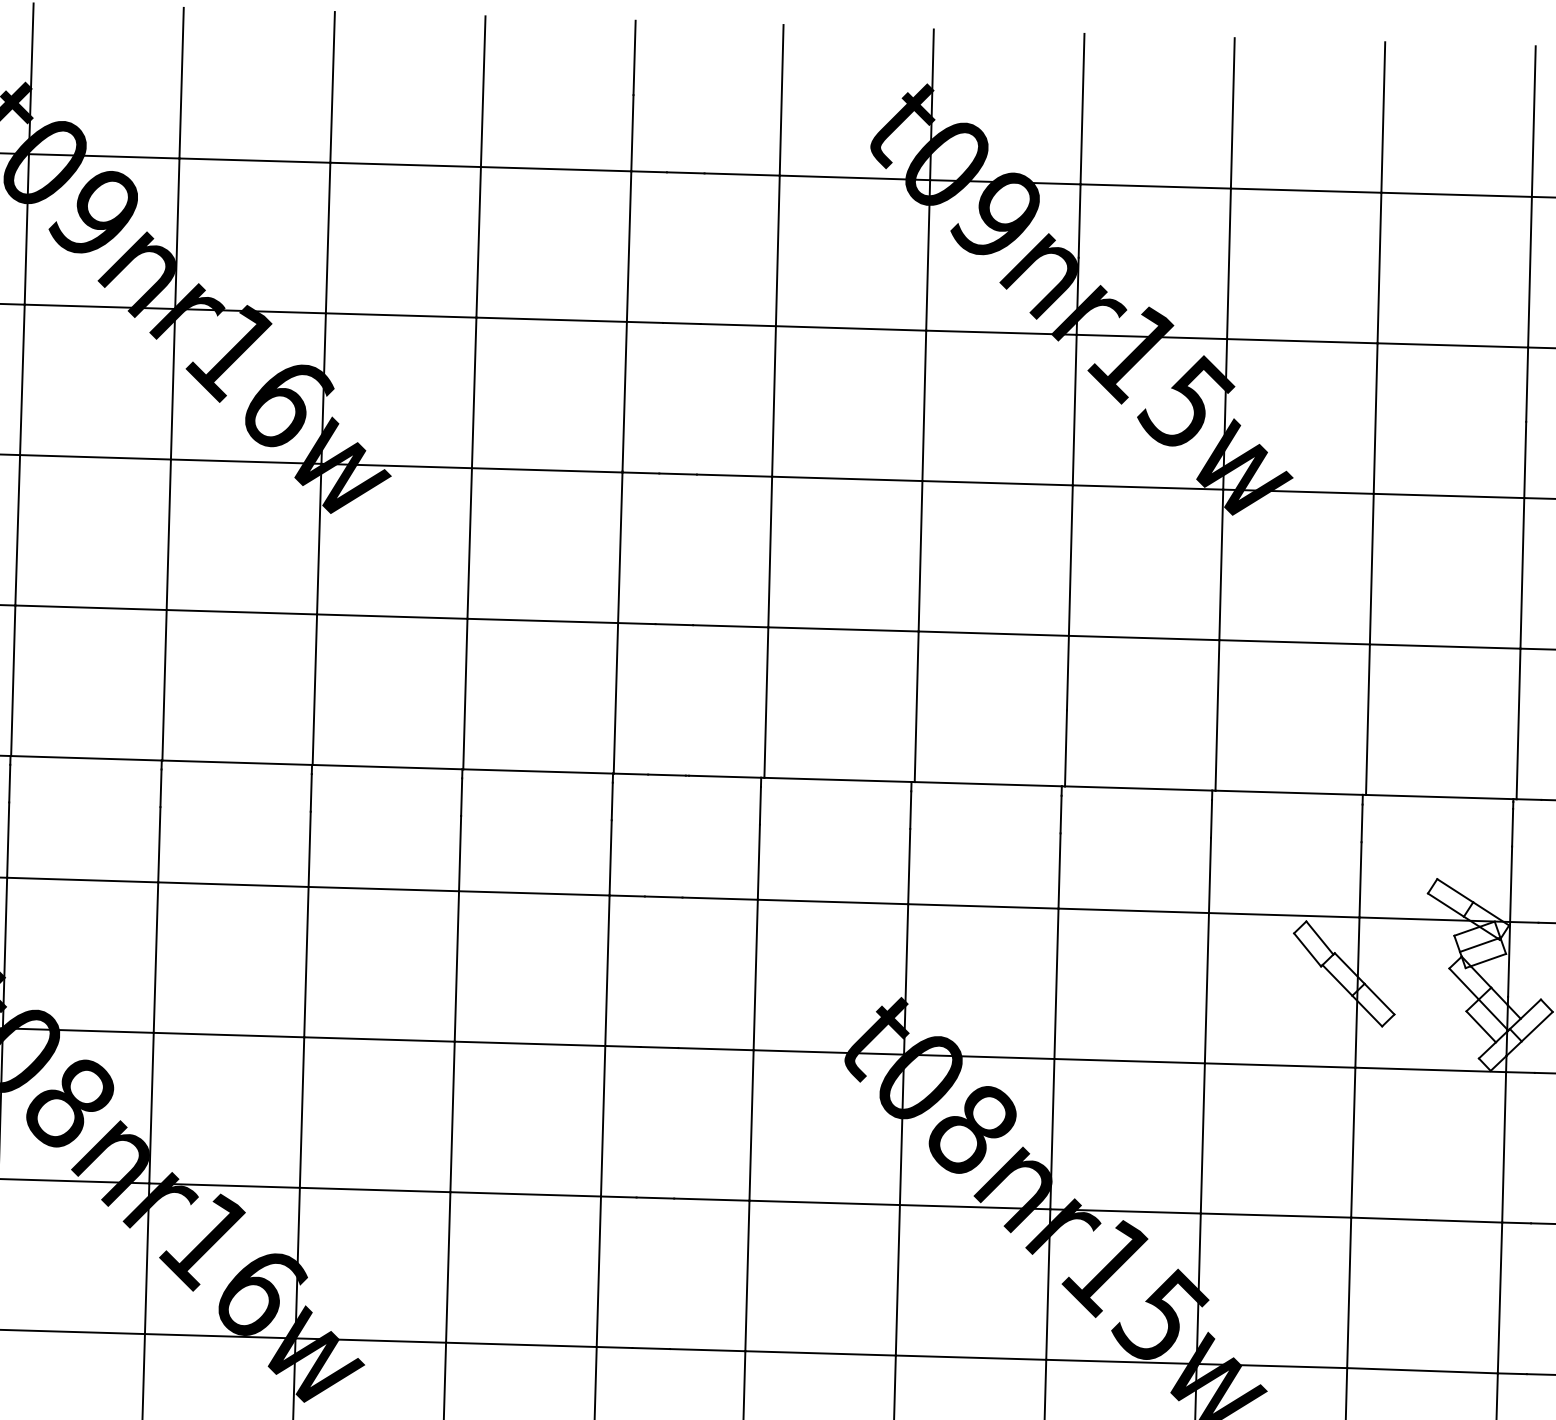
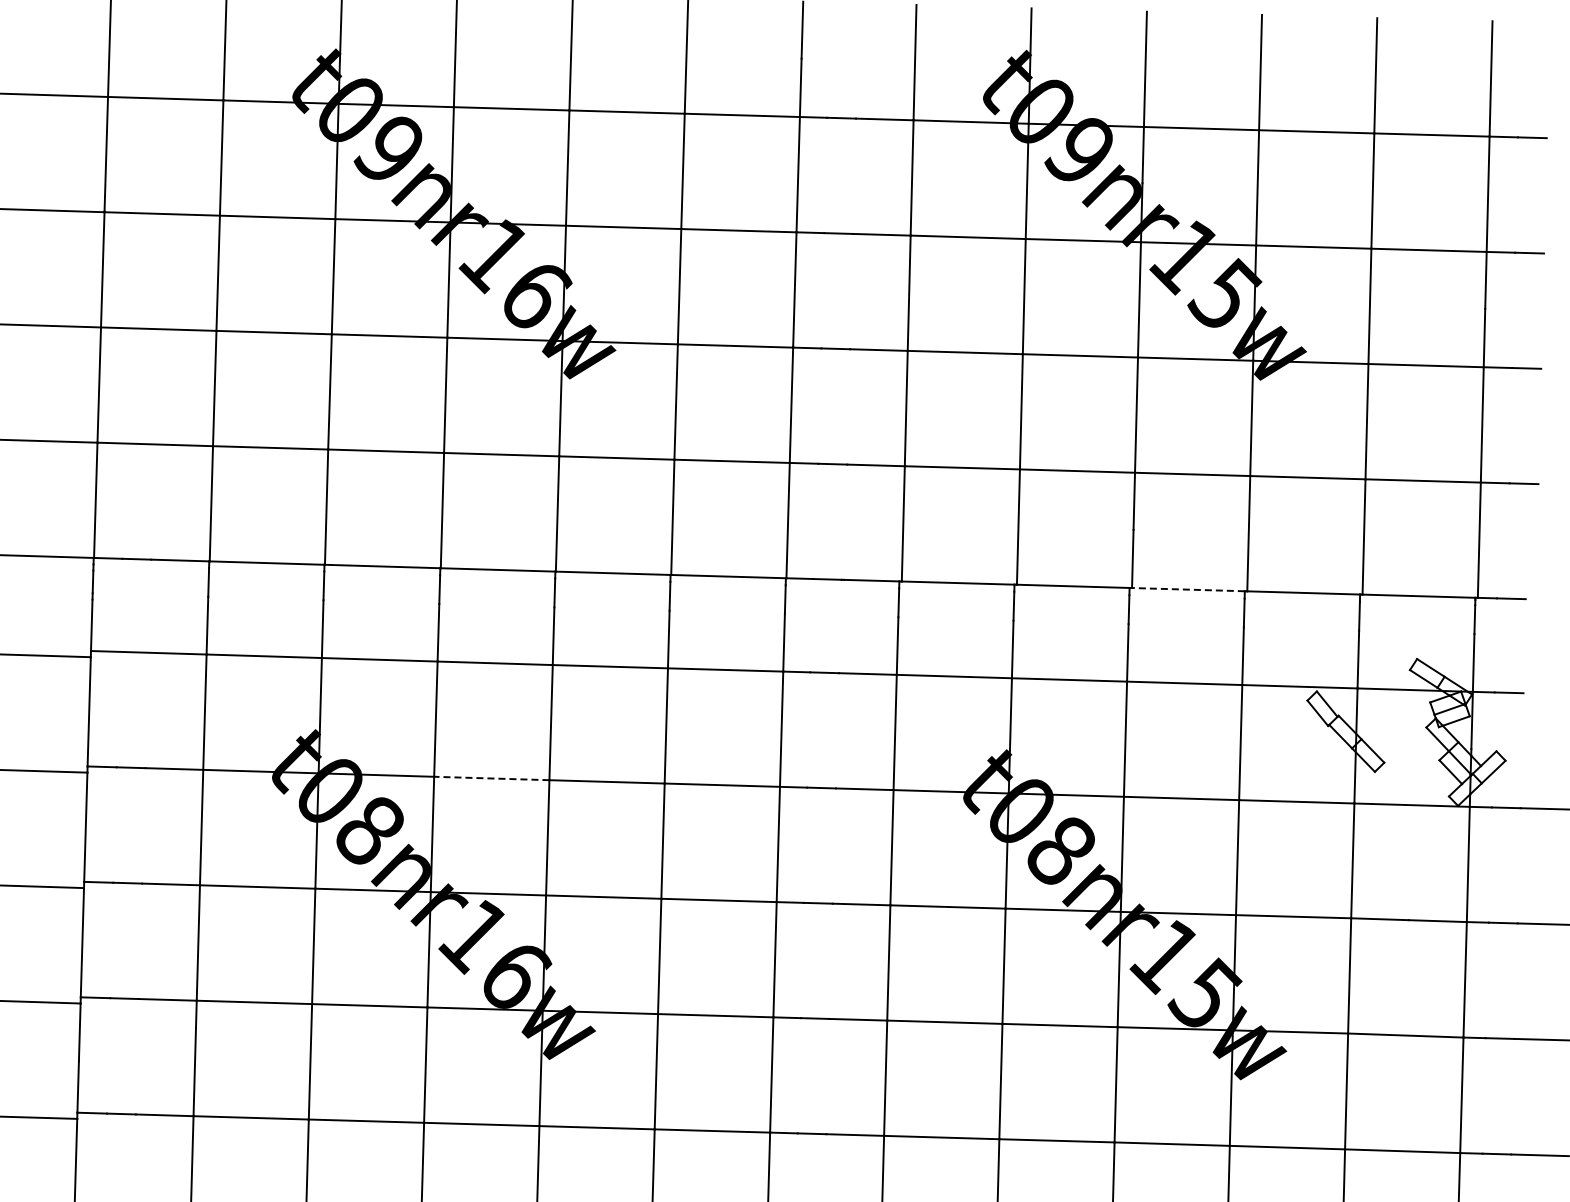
line: (1137, 788) -> (1187, 589), solid -> dashed
line: (228, 1035) -> (491, 778), solid -> dashed

